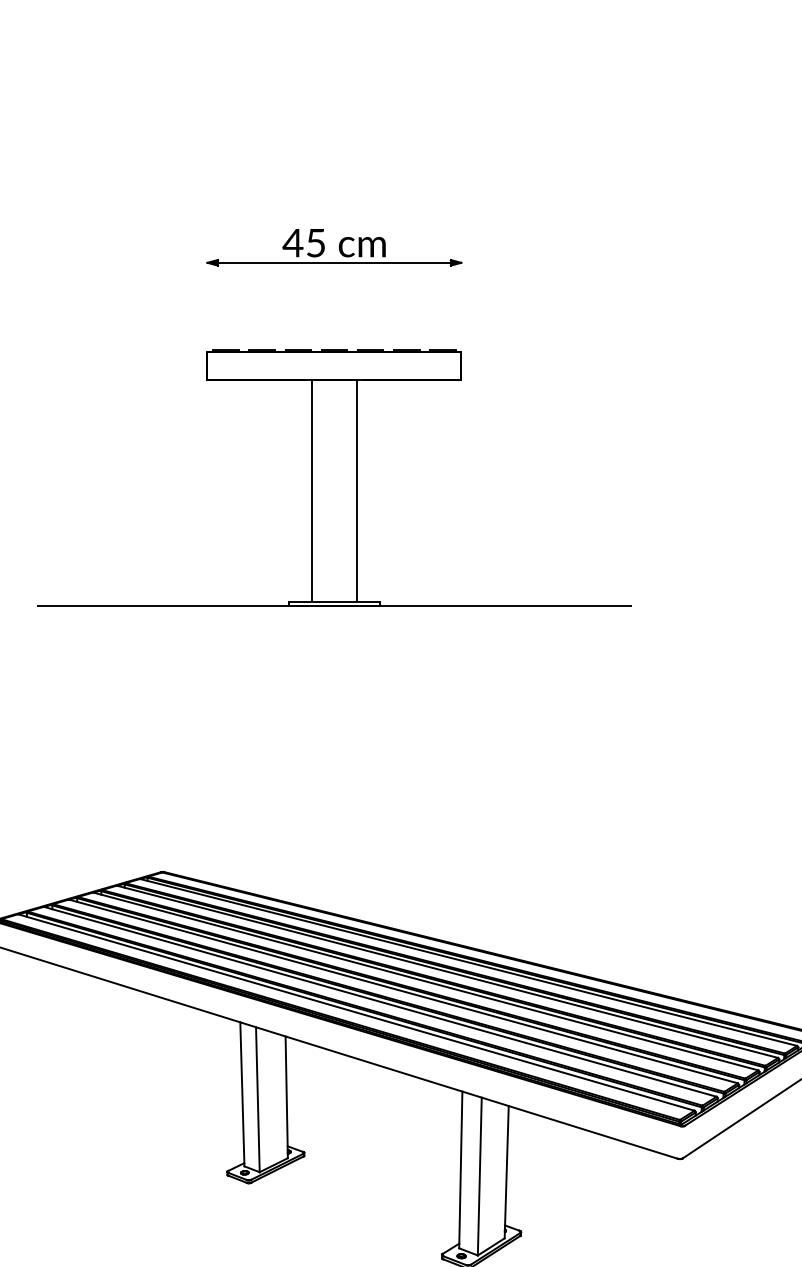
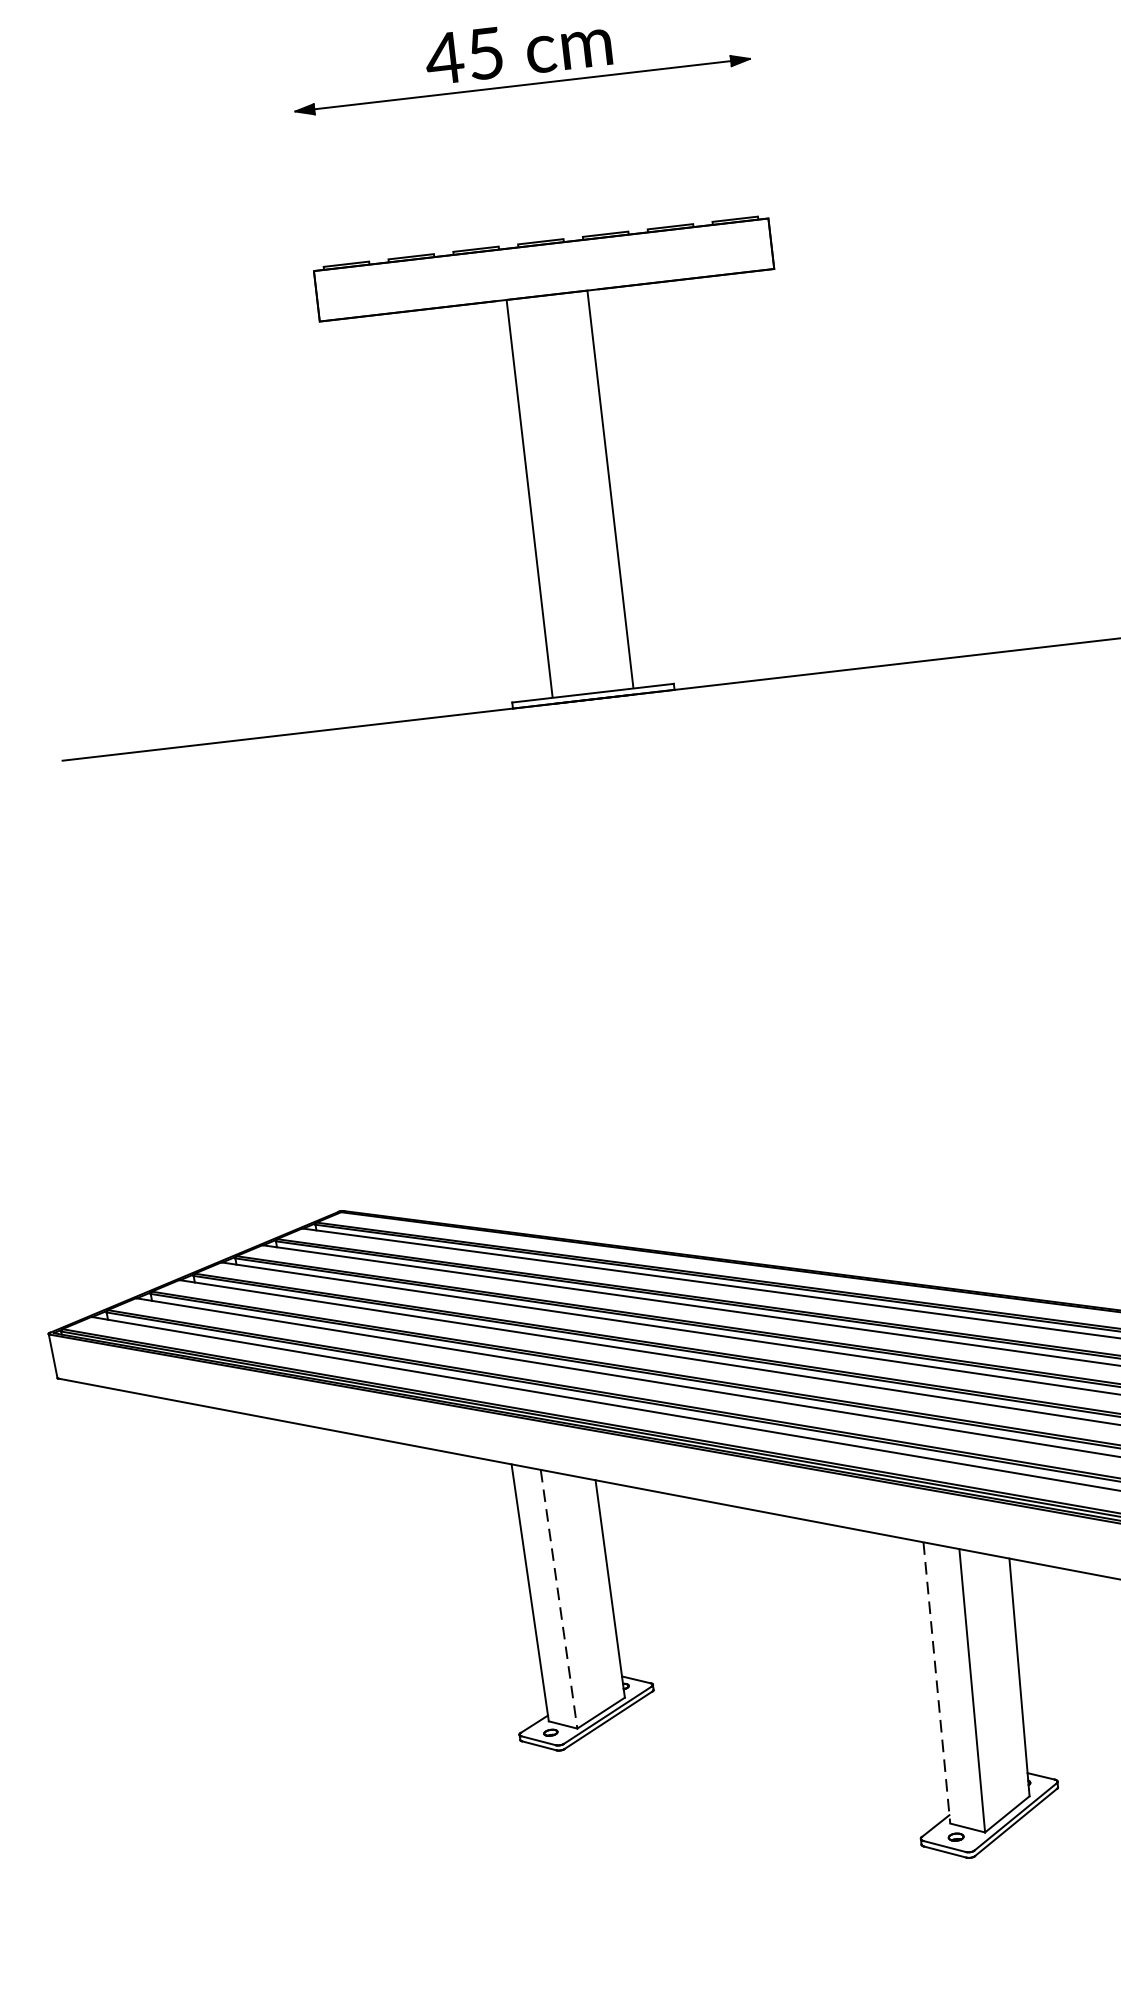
line: (257, 1100) -> (558, 1600), solid -> dashed
line: (460, 1170) -> (936, 1683), solid -> dashed

